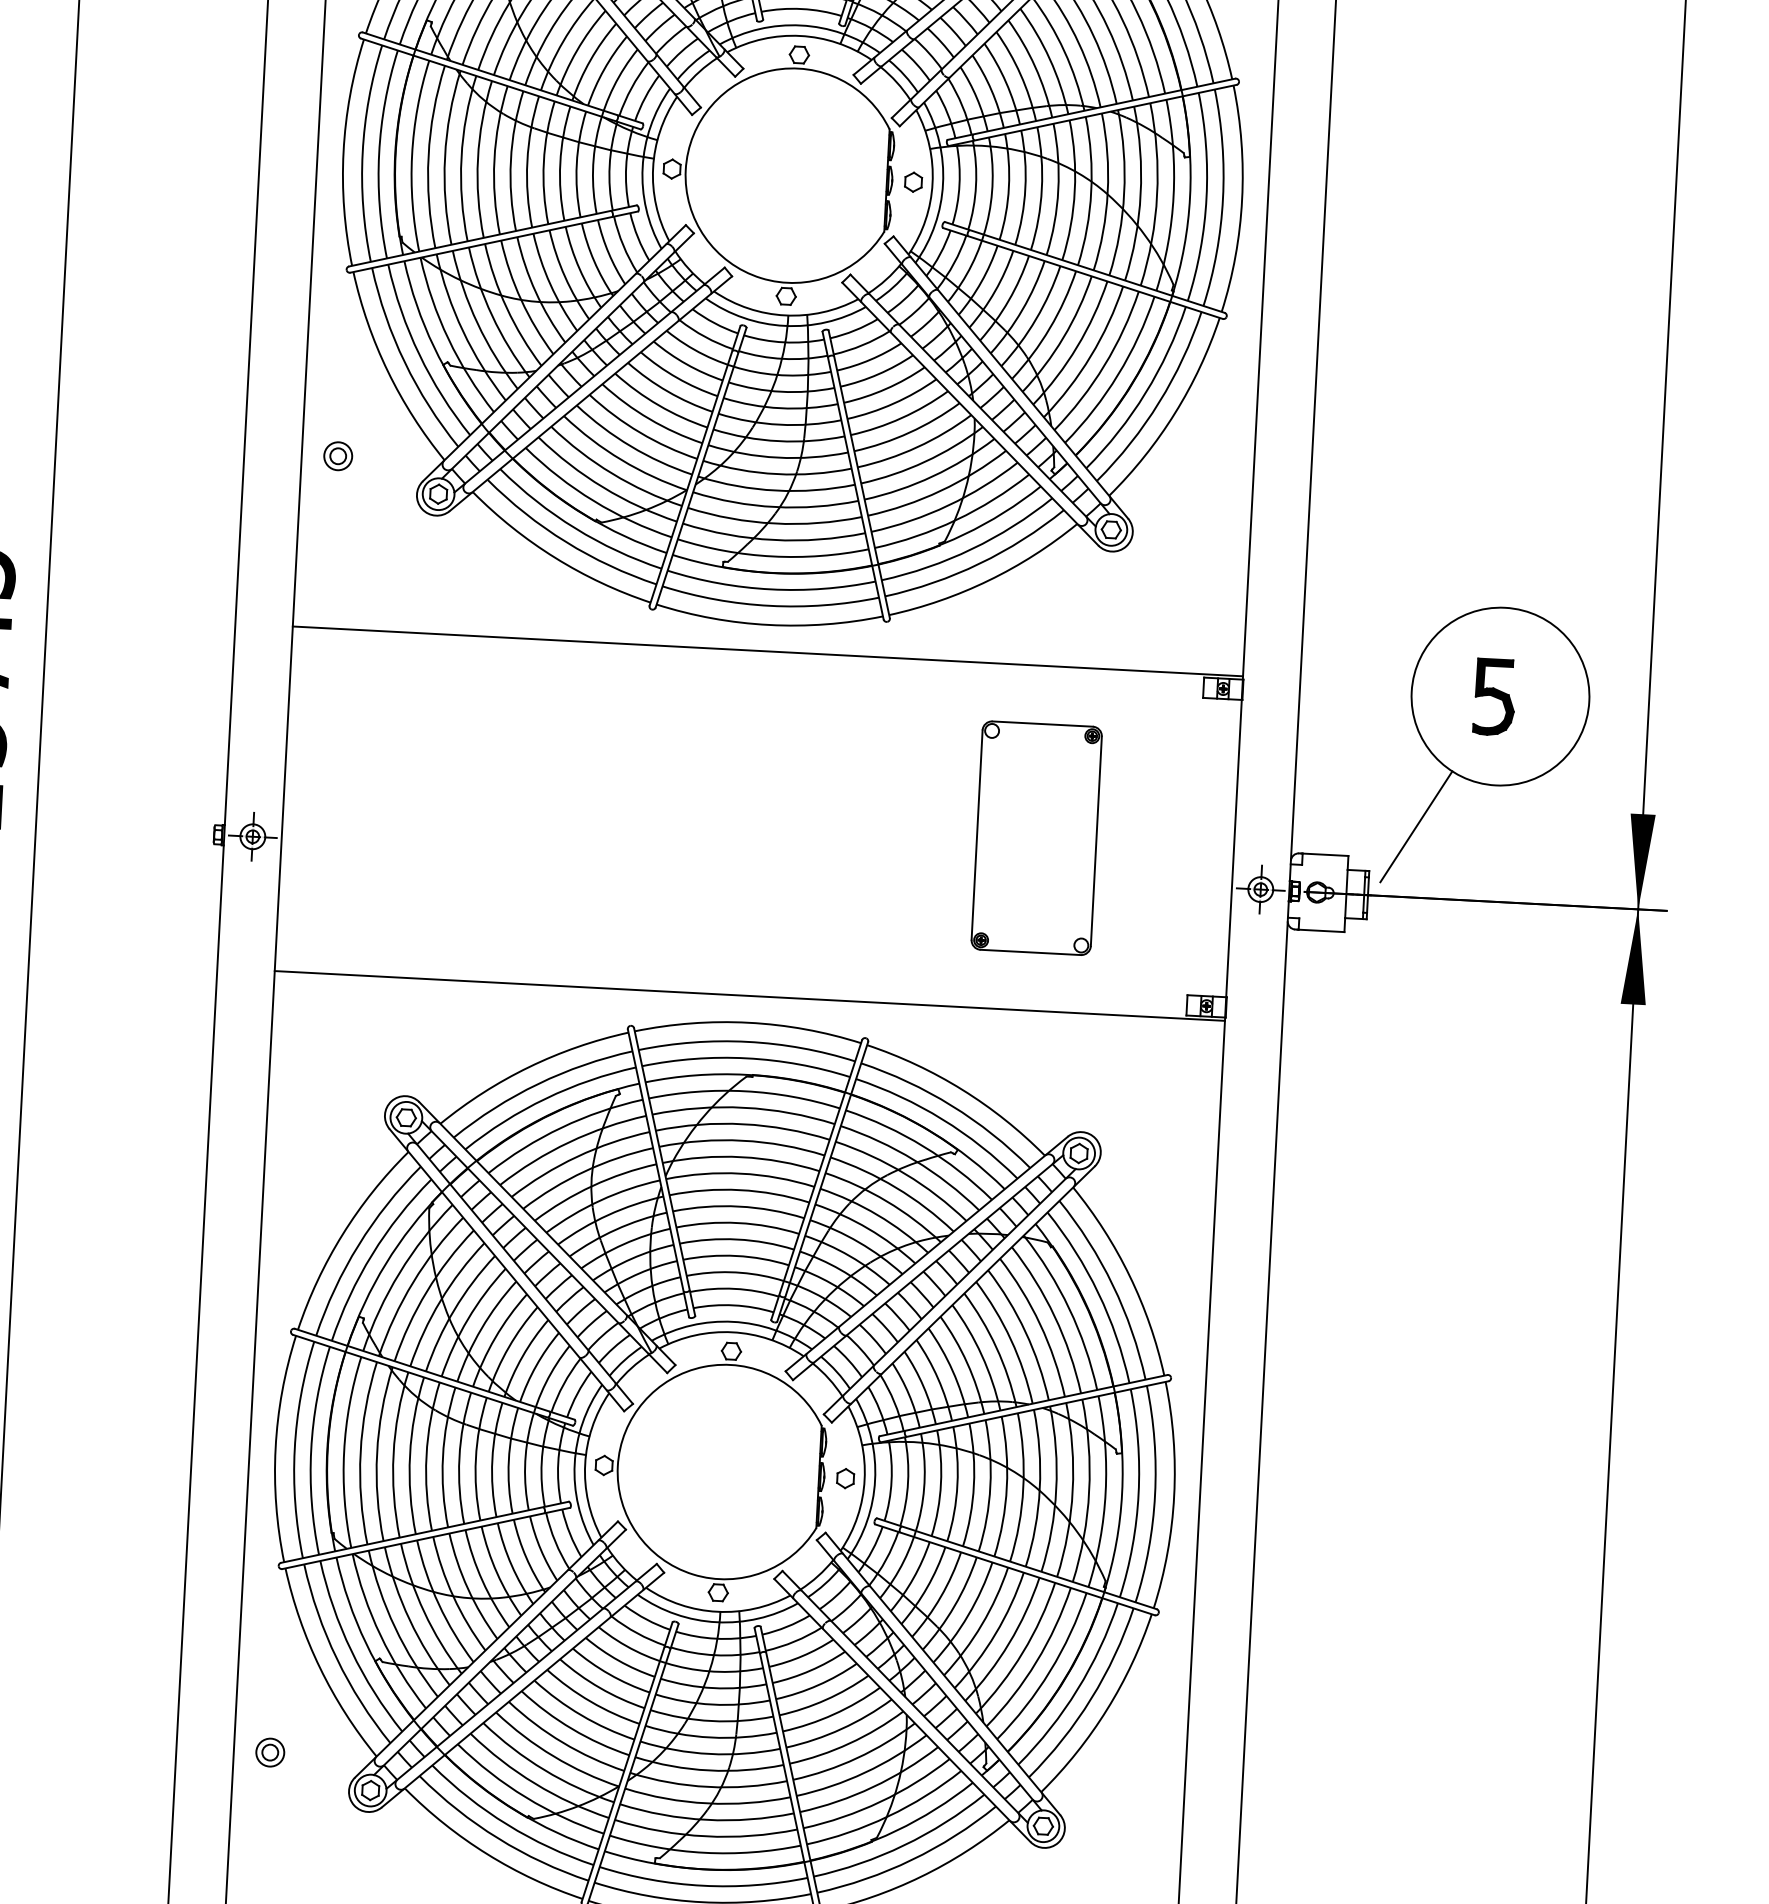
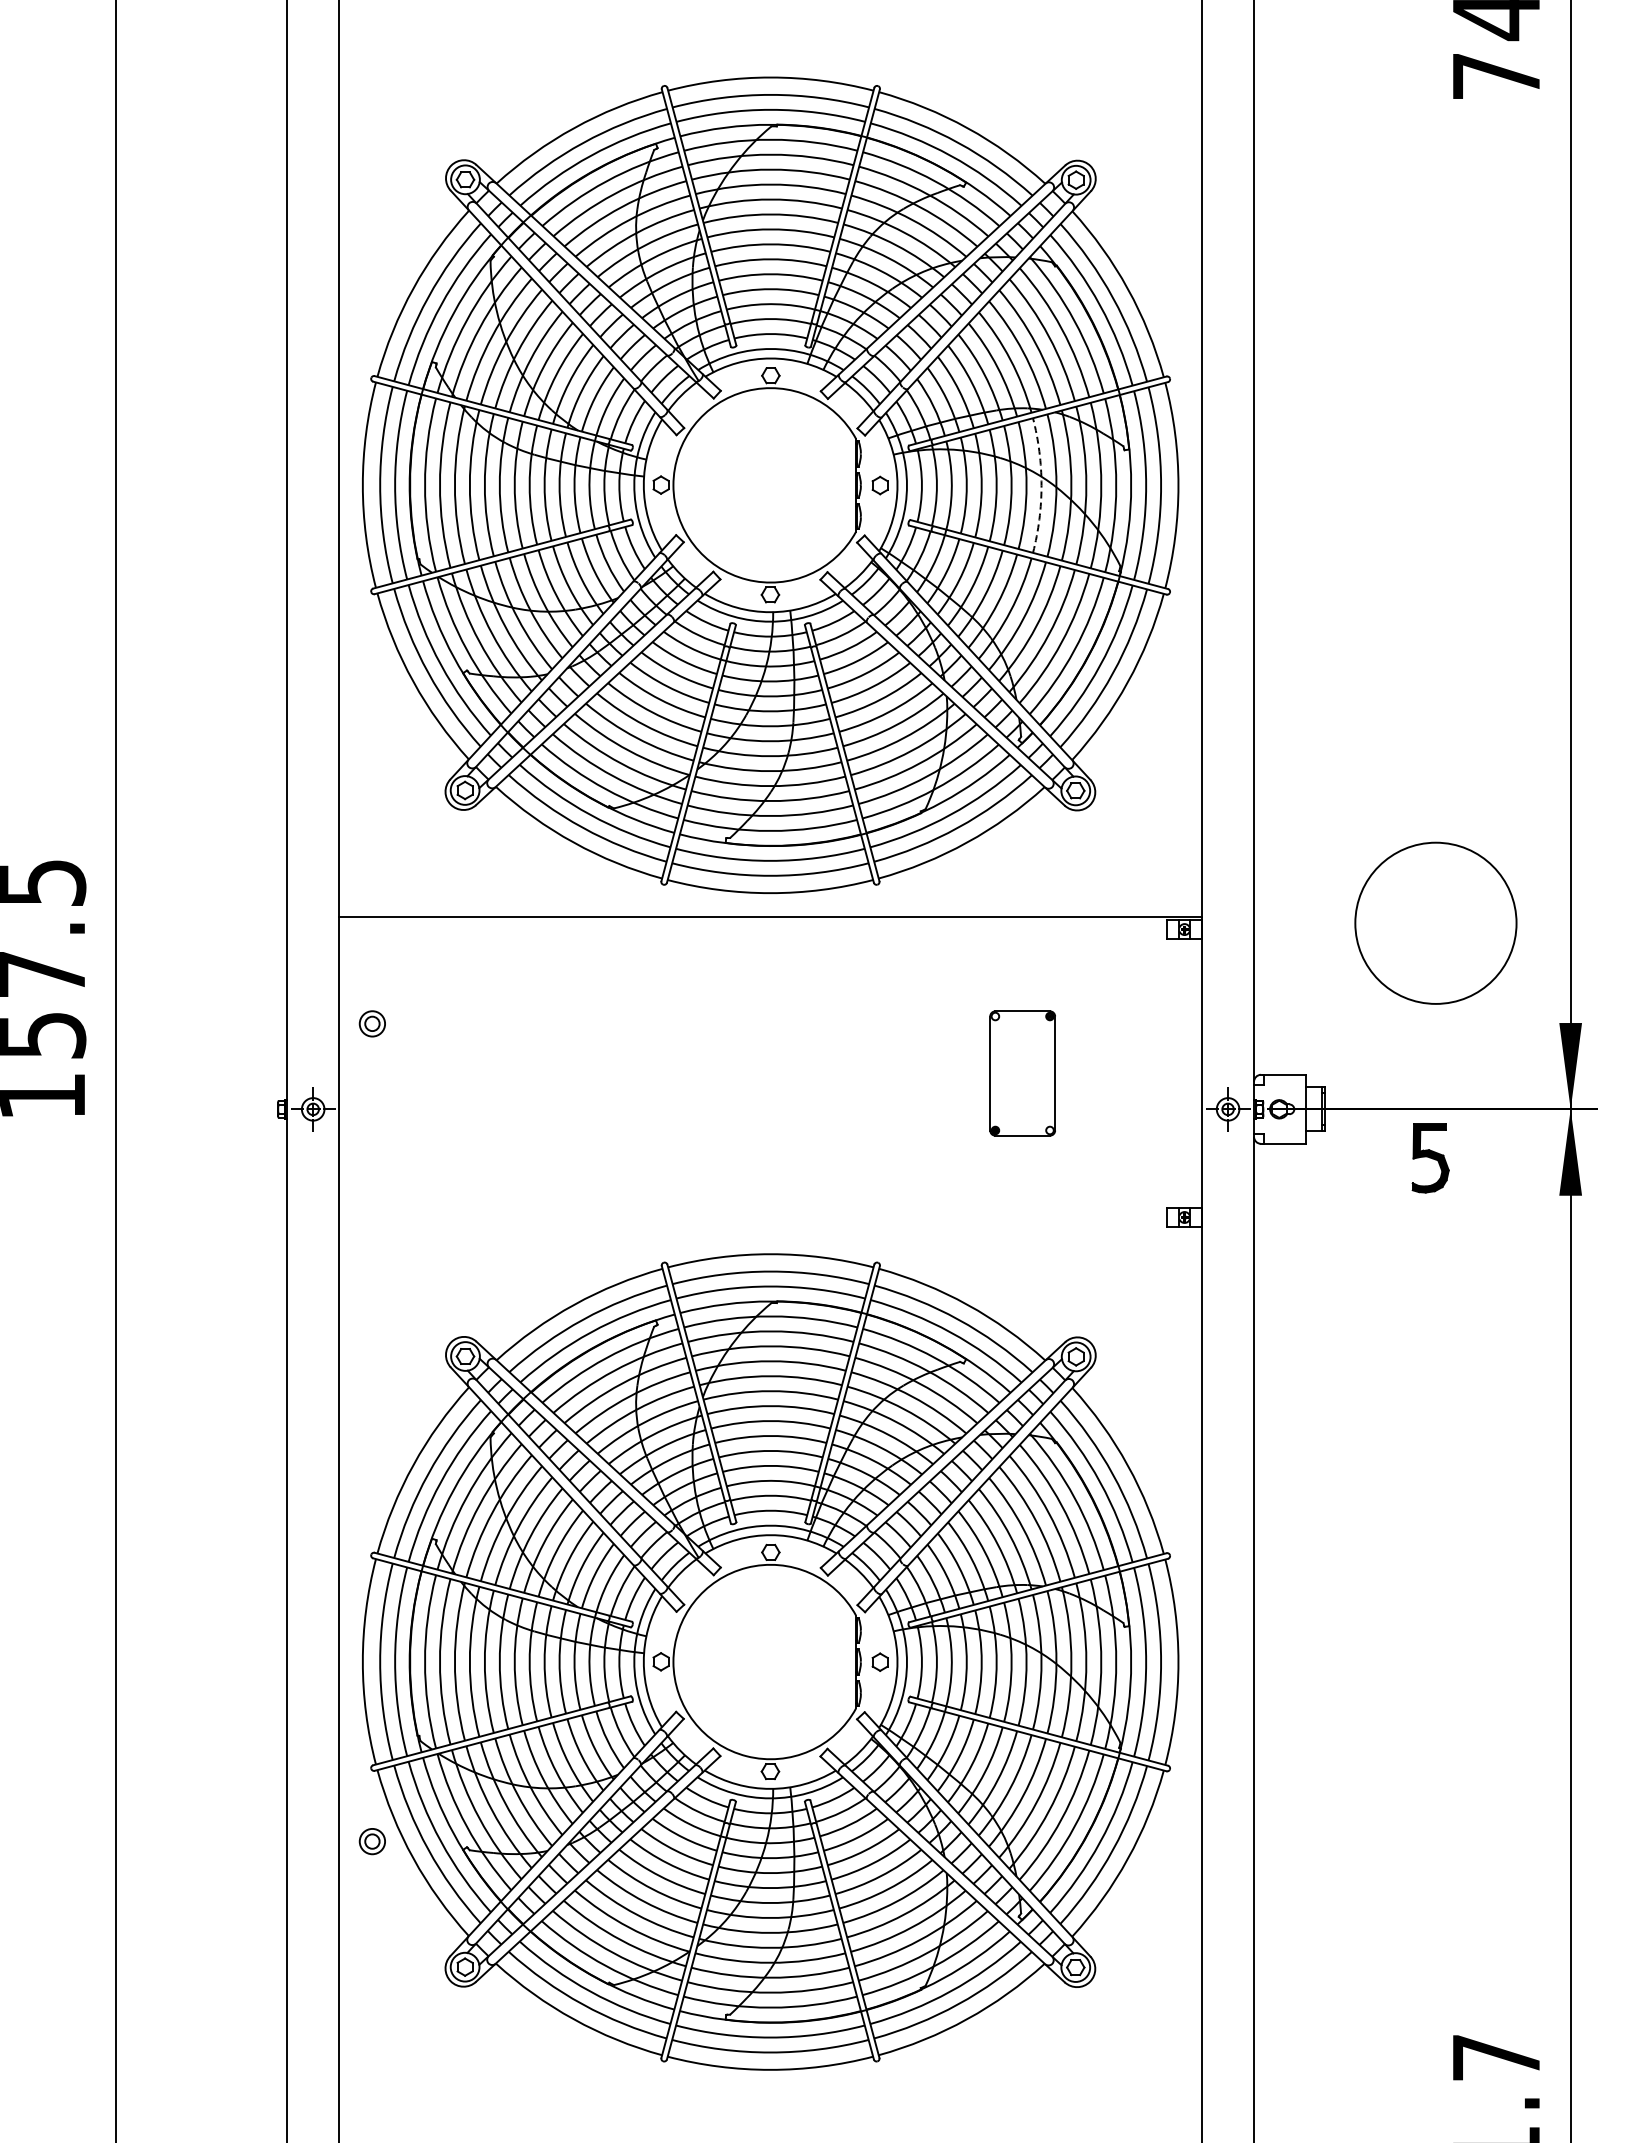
arc: (1091, 191) -> (1041, 485), solid -> dashed
part: (337, 455) -> (371, 1023), moved
part: (1494, 697) -> (1430, 1158), moved
line: (1415, 827) -> (1365, 1045), removed
part: (1036, 838) -> (1022, 1073), size x0.6
line: (749, 995) -> (770, 1229), removed
part: (269, 1752) -> (371, 1841), moved

